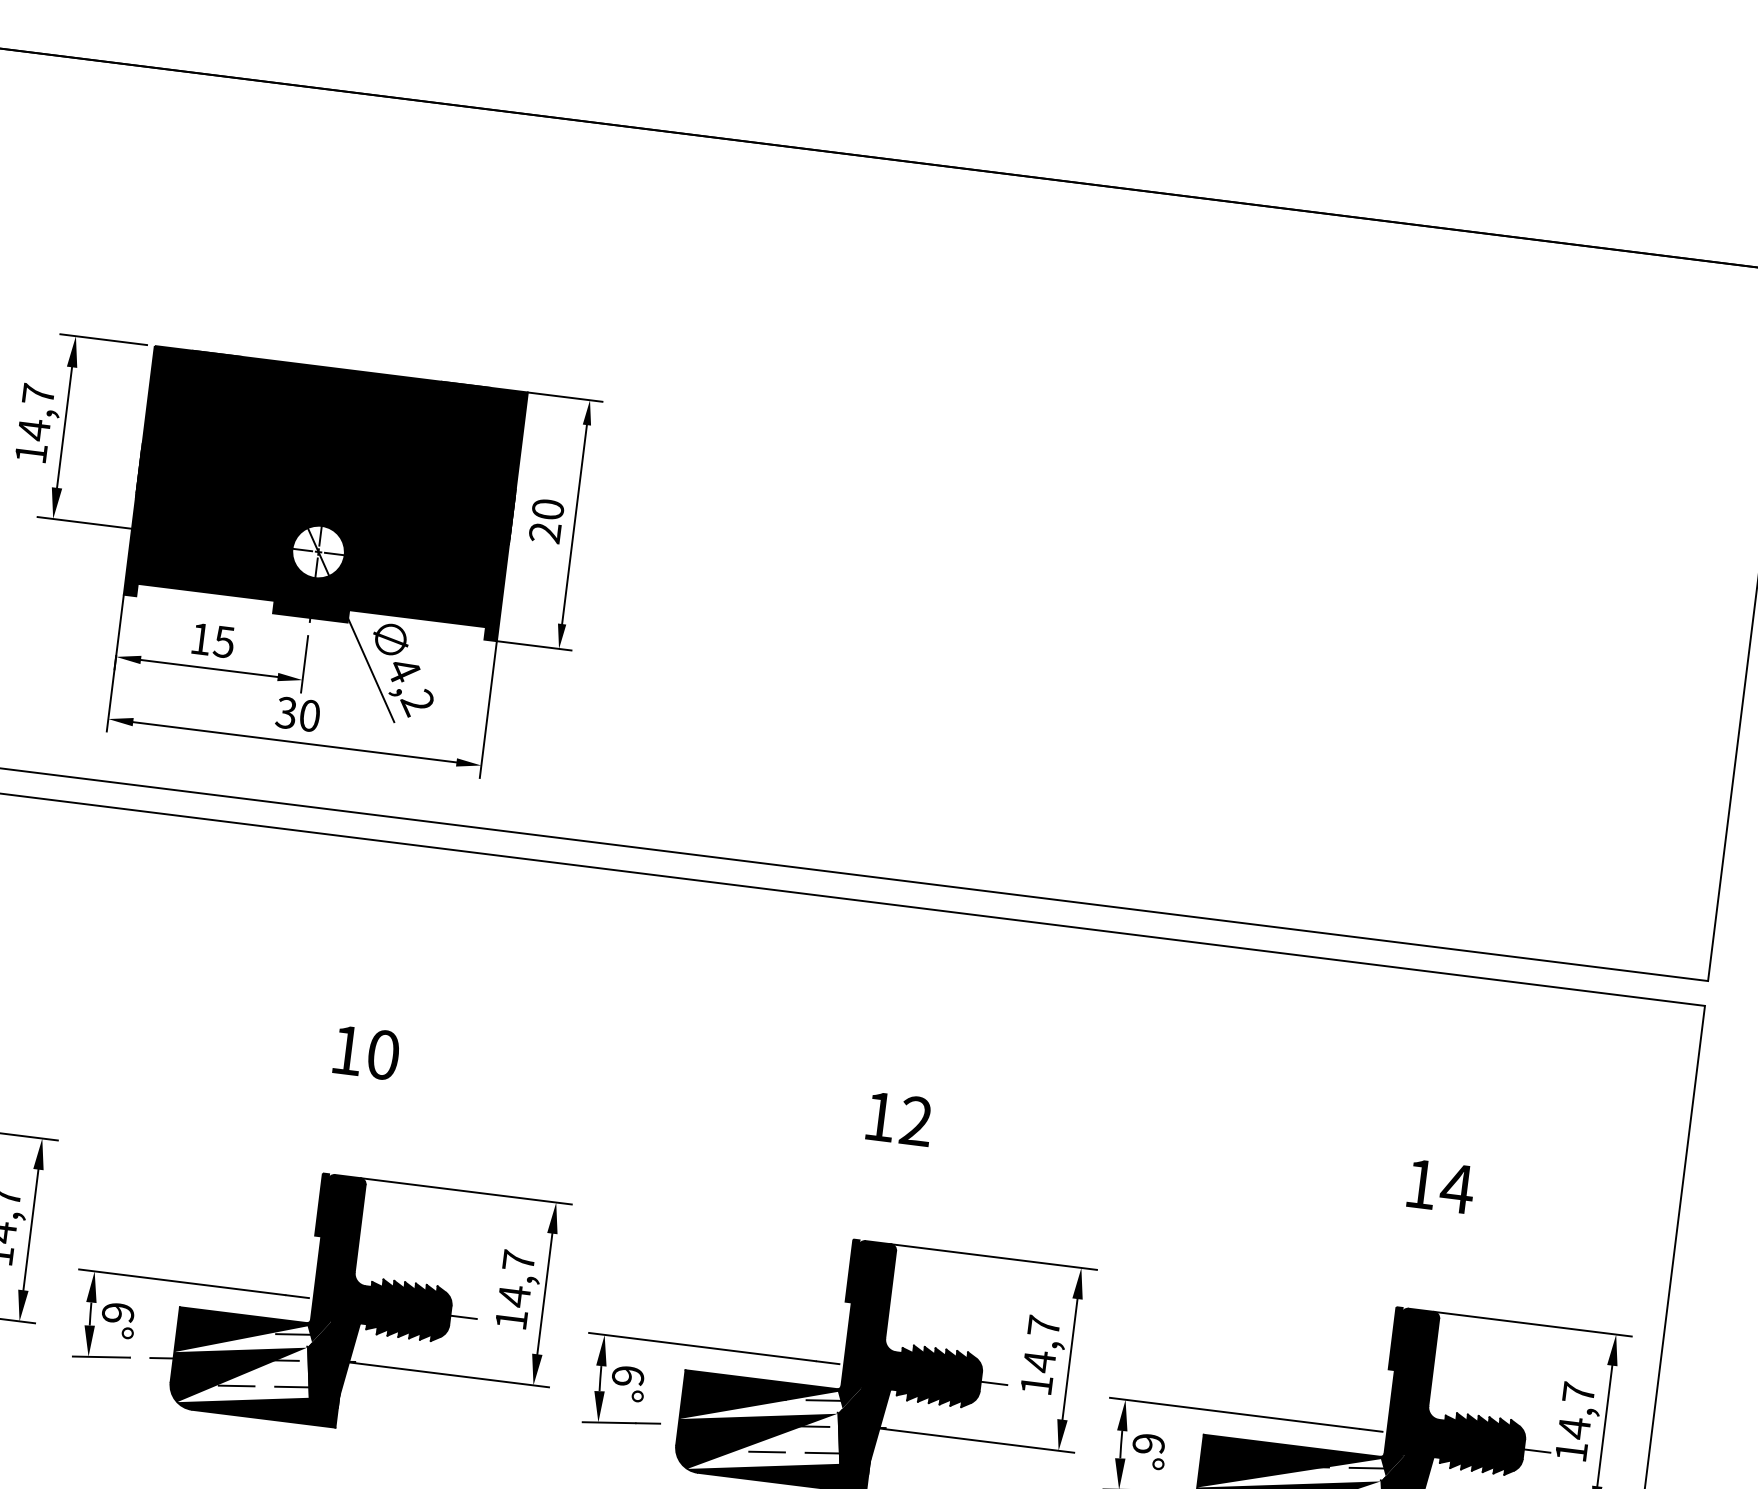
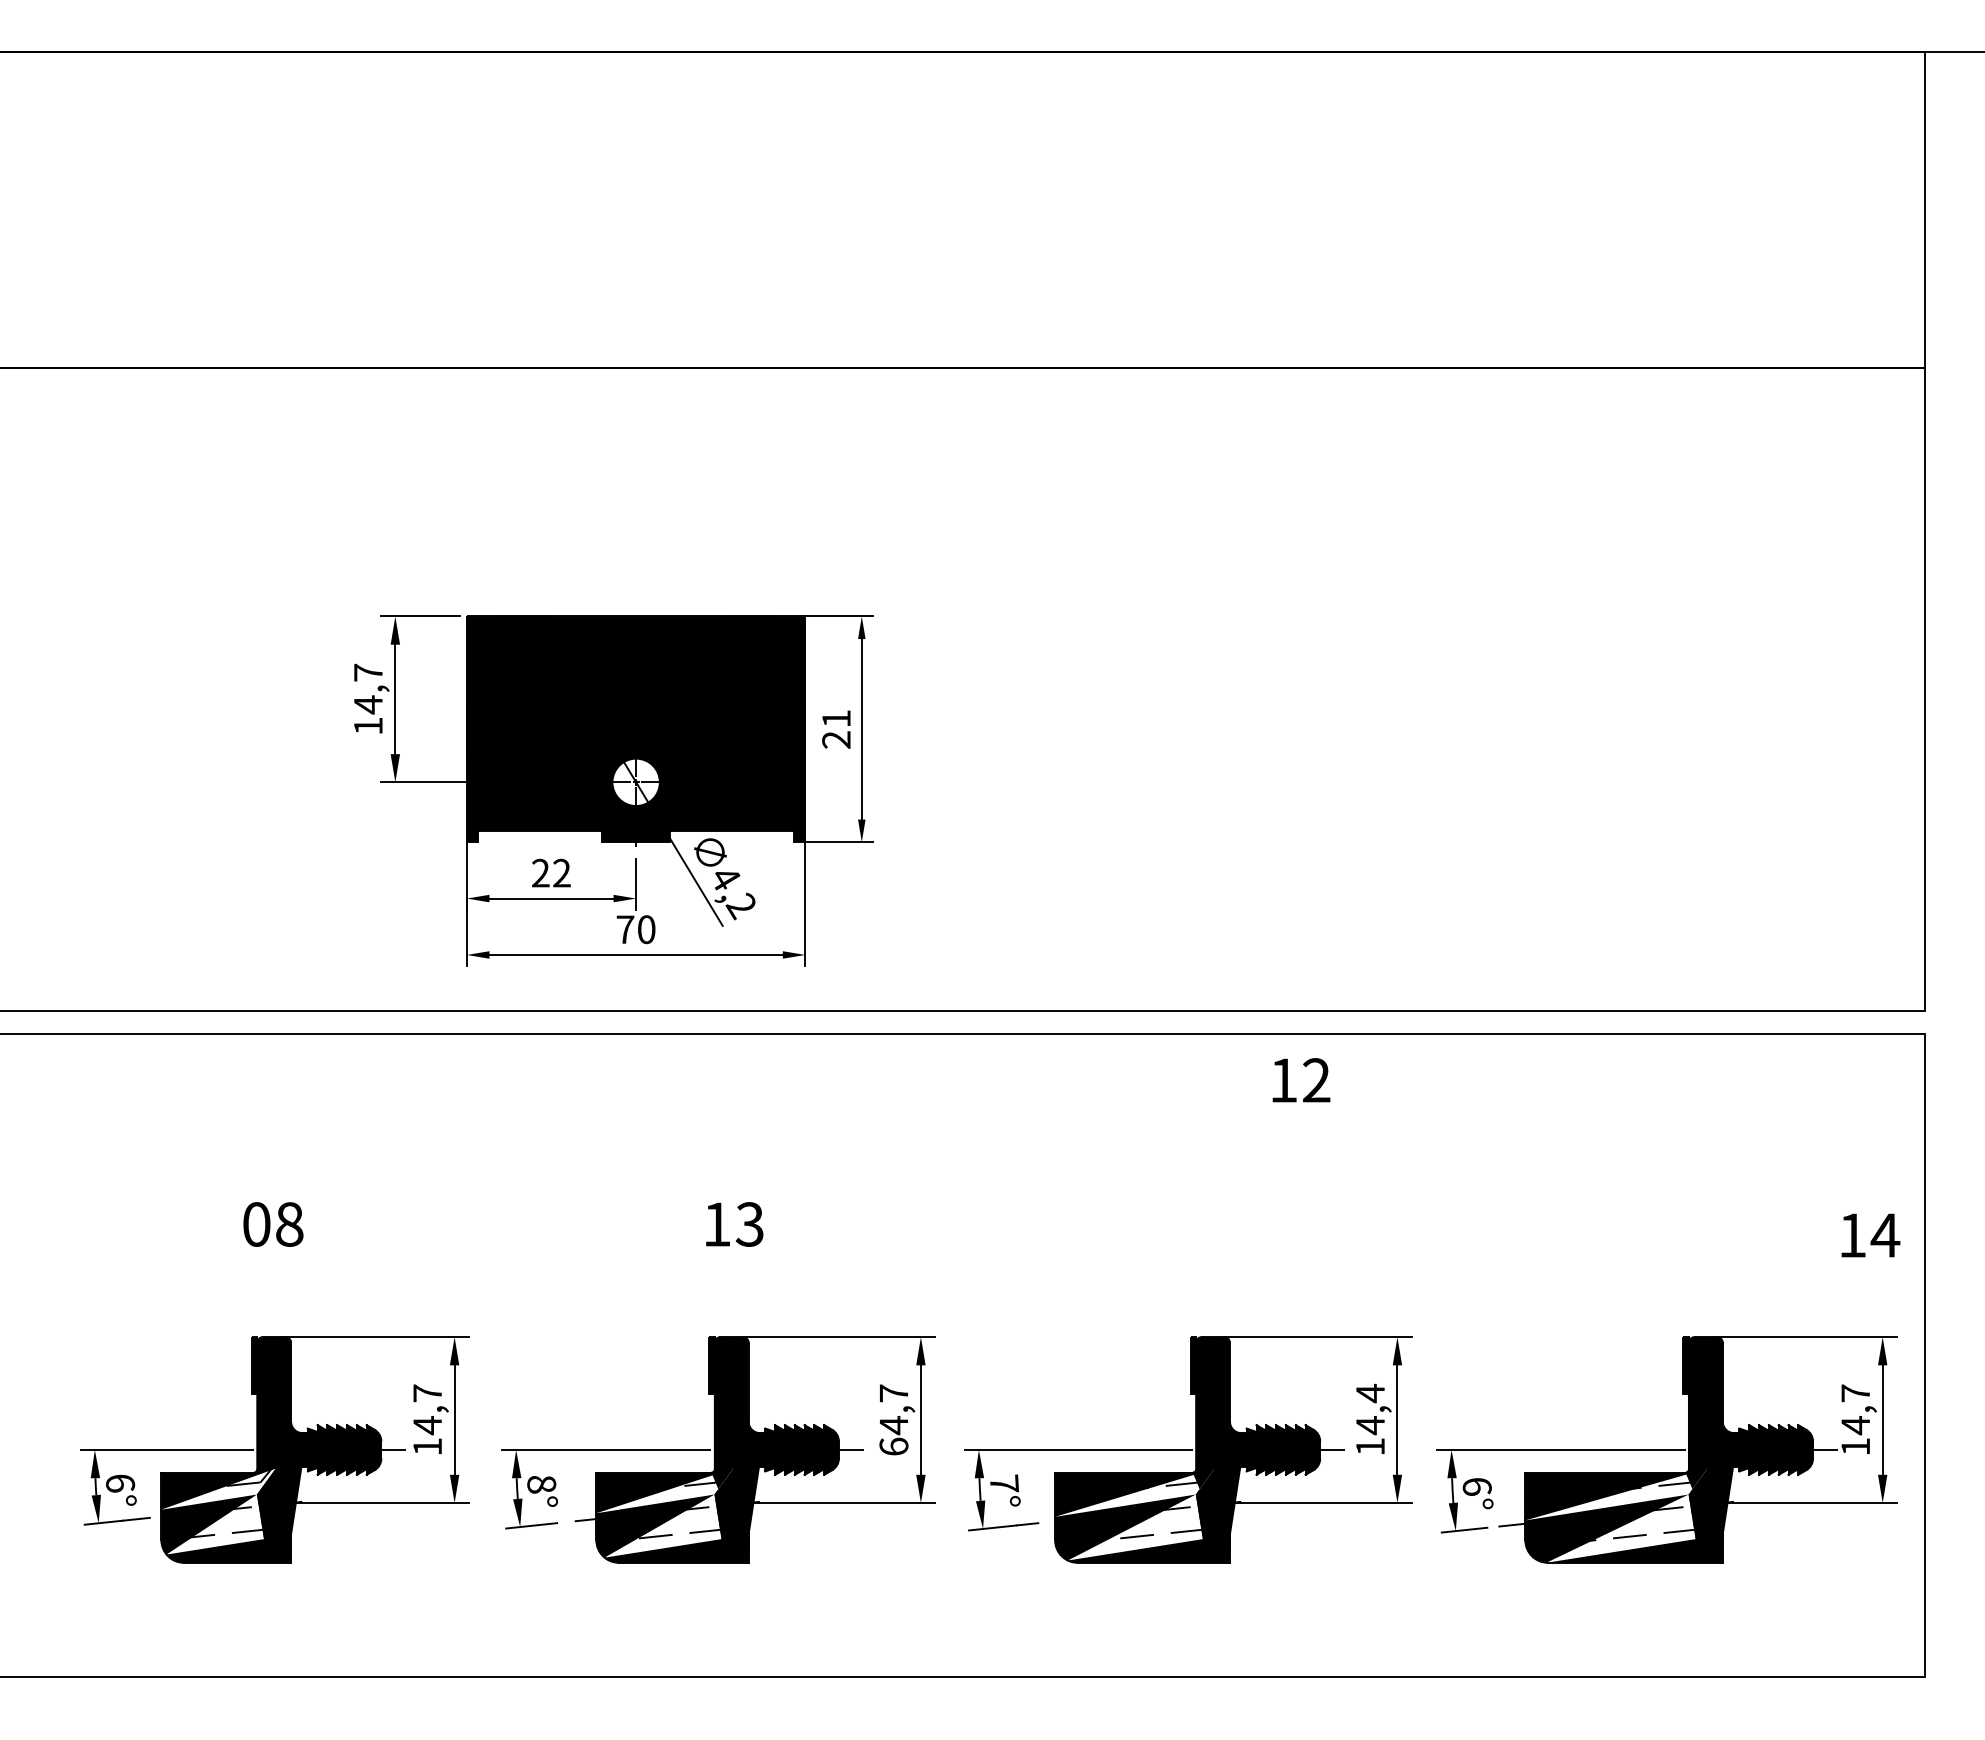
text: (548, 509) -> (836, 718), 20 -> 21
text: (212, 639) -> (551, 872), 15 -> 22
text: (286, 712) -> (625, 929), 30 -> 70
text: (382, 1054) -> (749, 1224), 10 -> 13
text: (899, 1119) -> (1301, 1080), moved
text: (1440, 1186) -> (1870, 1235), moved
text: (117, 1312) -> (541, 1484), 6° -> 8°
text: (511, 1319) -> (893, 1446), 14,7 -> 64,7
text: (1043, 1326) -> (1370, 1393), 14,7 -> 14,4
text: (628, 1375) -> (1004, 1483), 6° -> 7°

